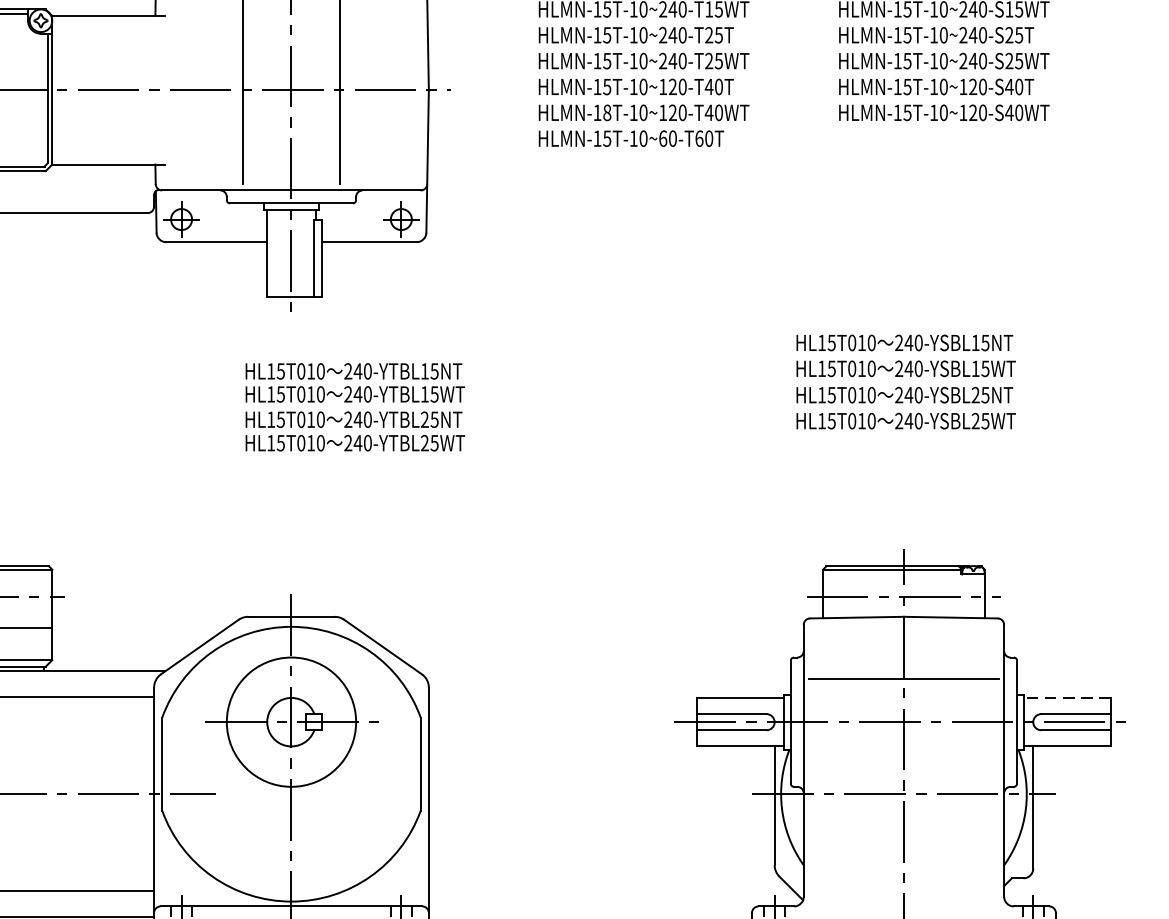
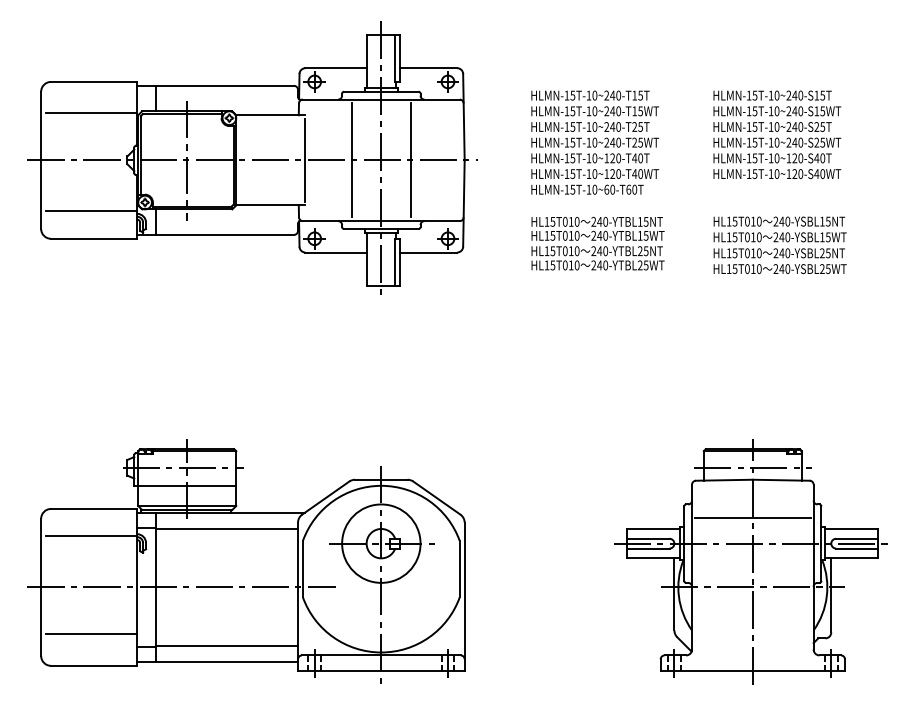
line: (164, 90) -> (304, 160), added
text: (606, 111) -> (572, 173), HLMN-18T-10~120-T40WT -> HLMN-15T-10~120-T40WT
text: (905, 382) -> (779, 245), moved
text: (354, 407) -> (597, 243), moved
line: (1066, 697) -> (851, 528), dashed -> solid

